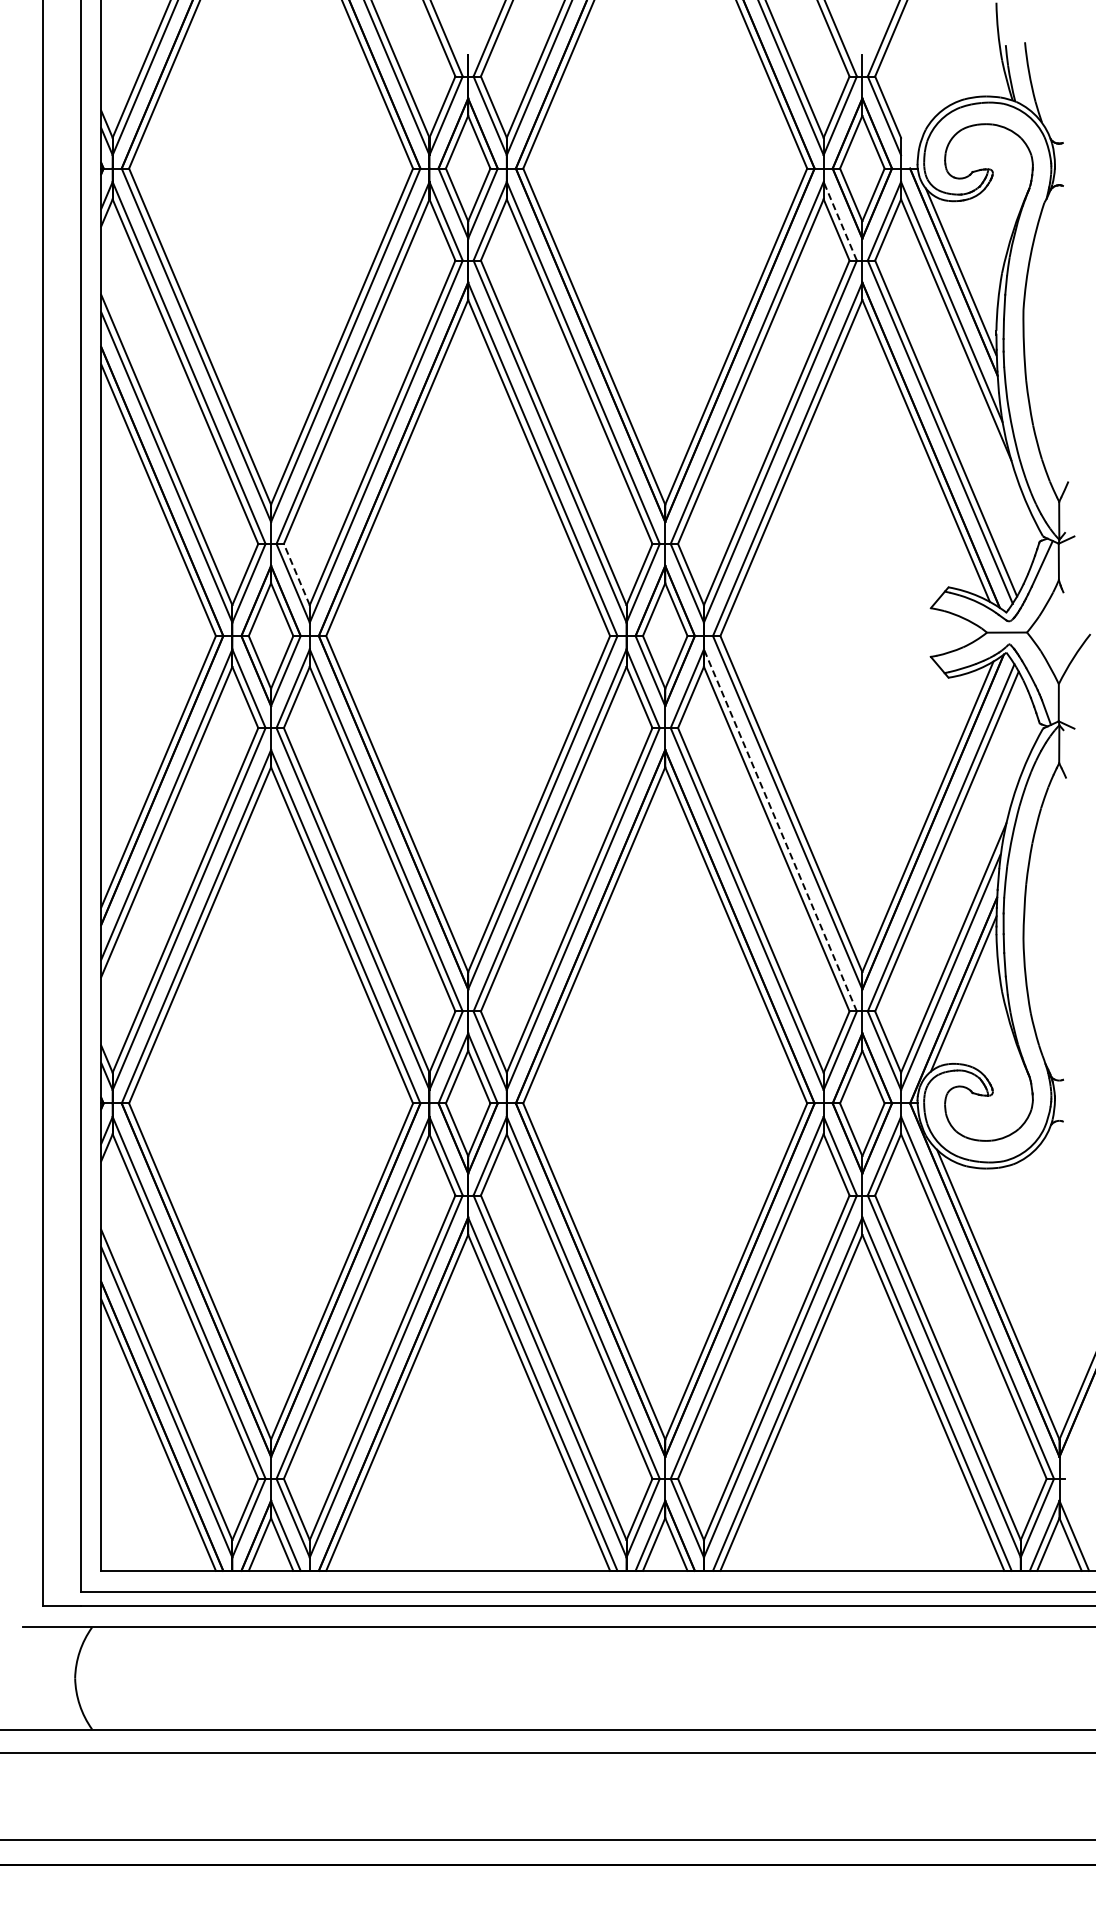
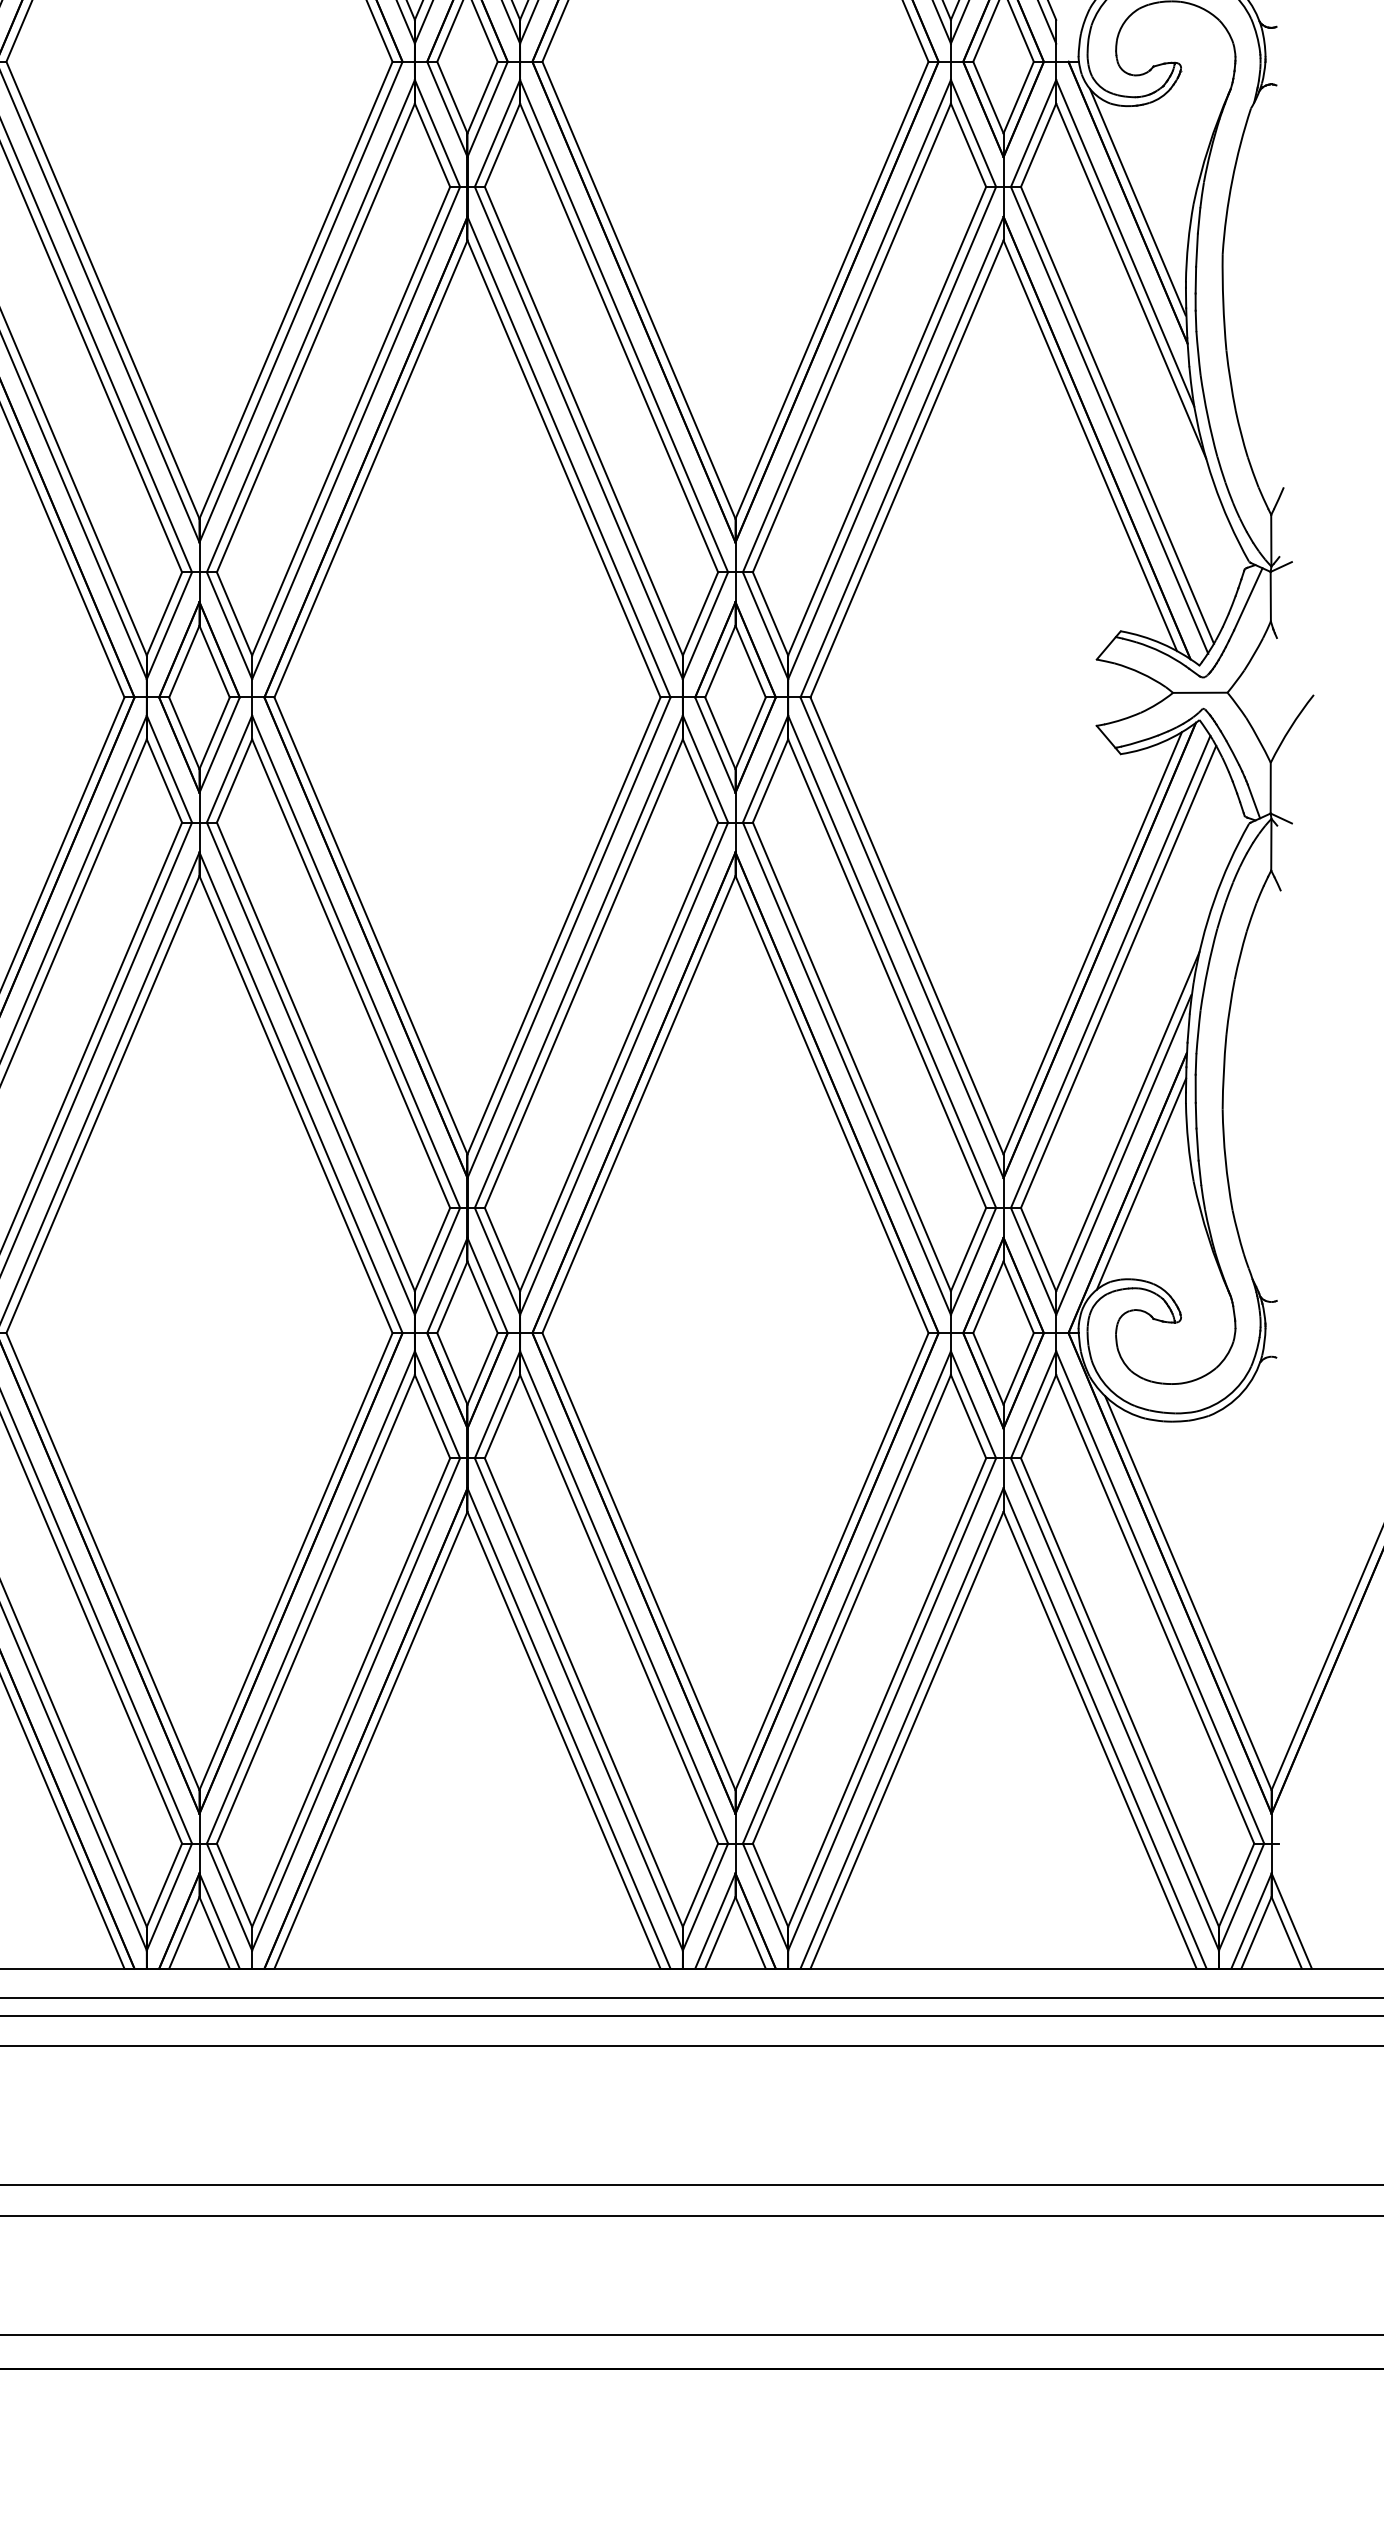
line: (840, 221) -> (973, 133), dashed -> solid
line: (296, 574) -> (234, 613), dashed -> solid
line: (780, 830) -> (892, 961), dashed -> solid

